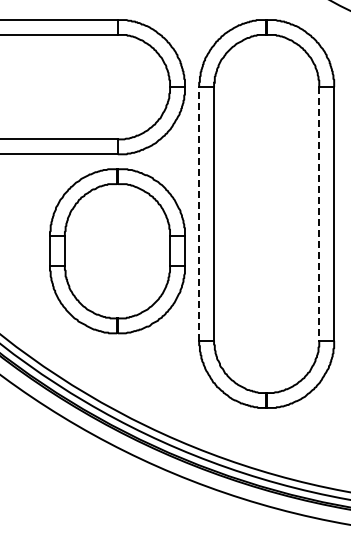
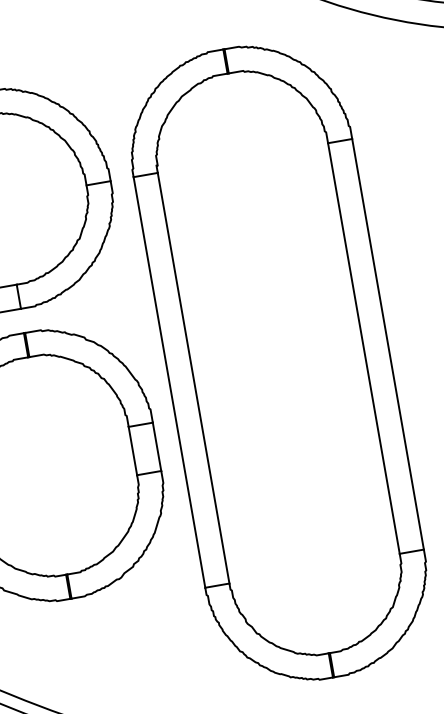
line: (199, 214) -> (170, 383), dashed -> solid
line: (319, 214) -> (364, 349), dashed -> solid

